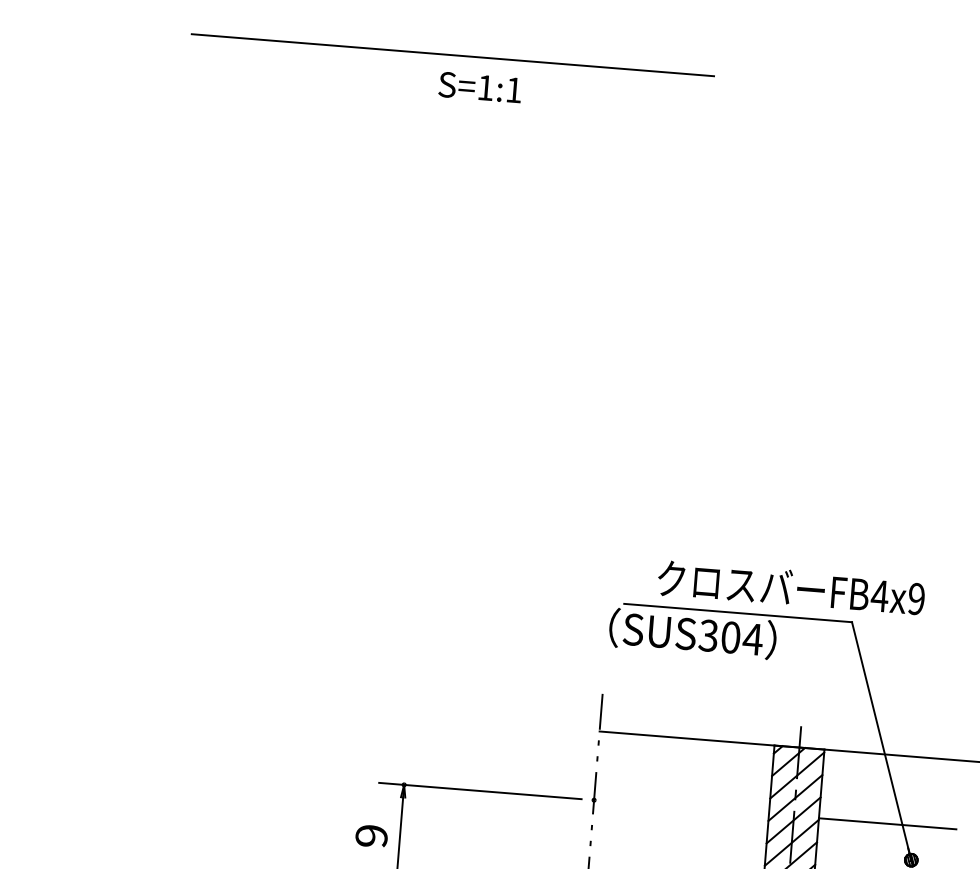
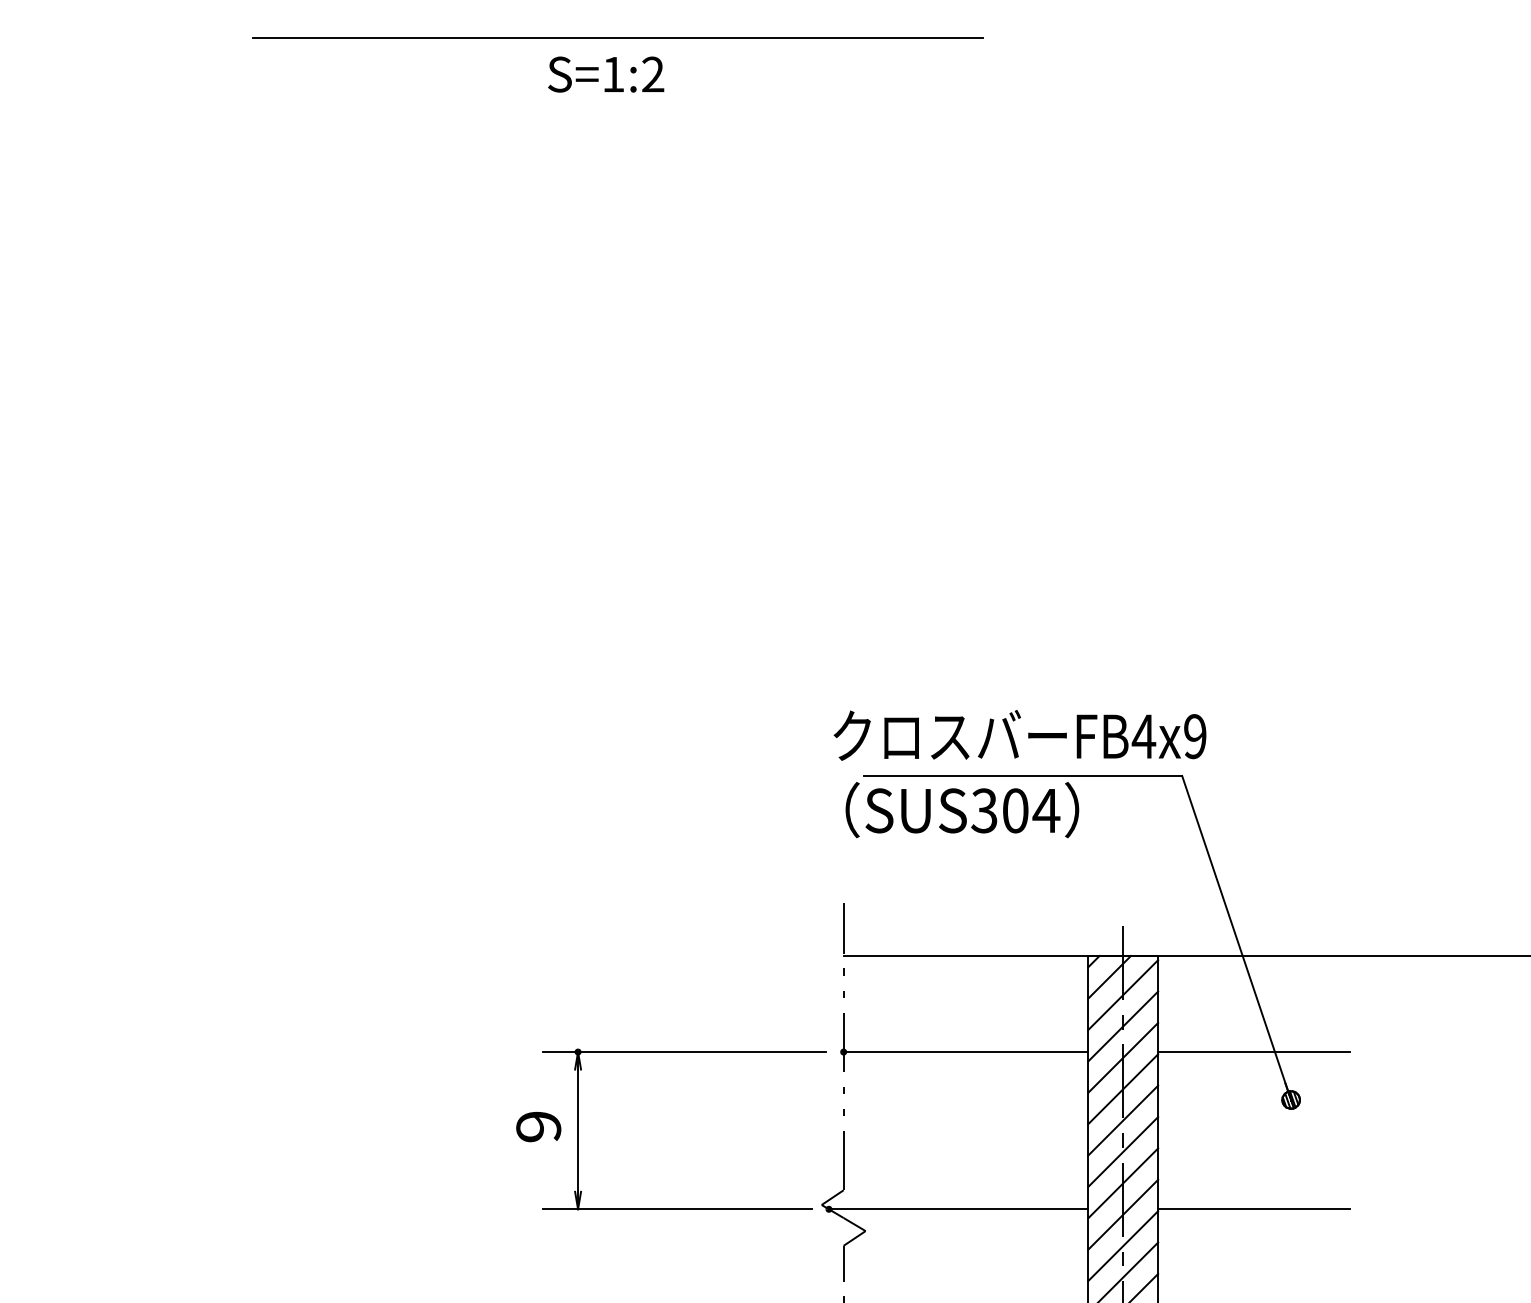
line: (452, 54) -> (617, 37), moved
text: (514, 89) -> (653, 73), S=1:1 -> S=1:2
text: (790, 588) -> (1019, 735), moved
line: (681, 807) -> (965, 1052), added

